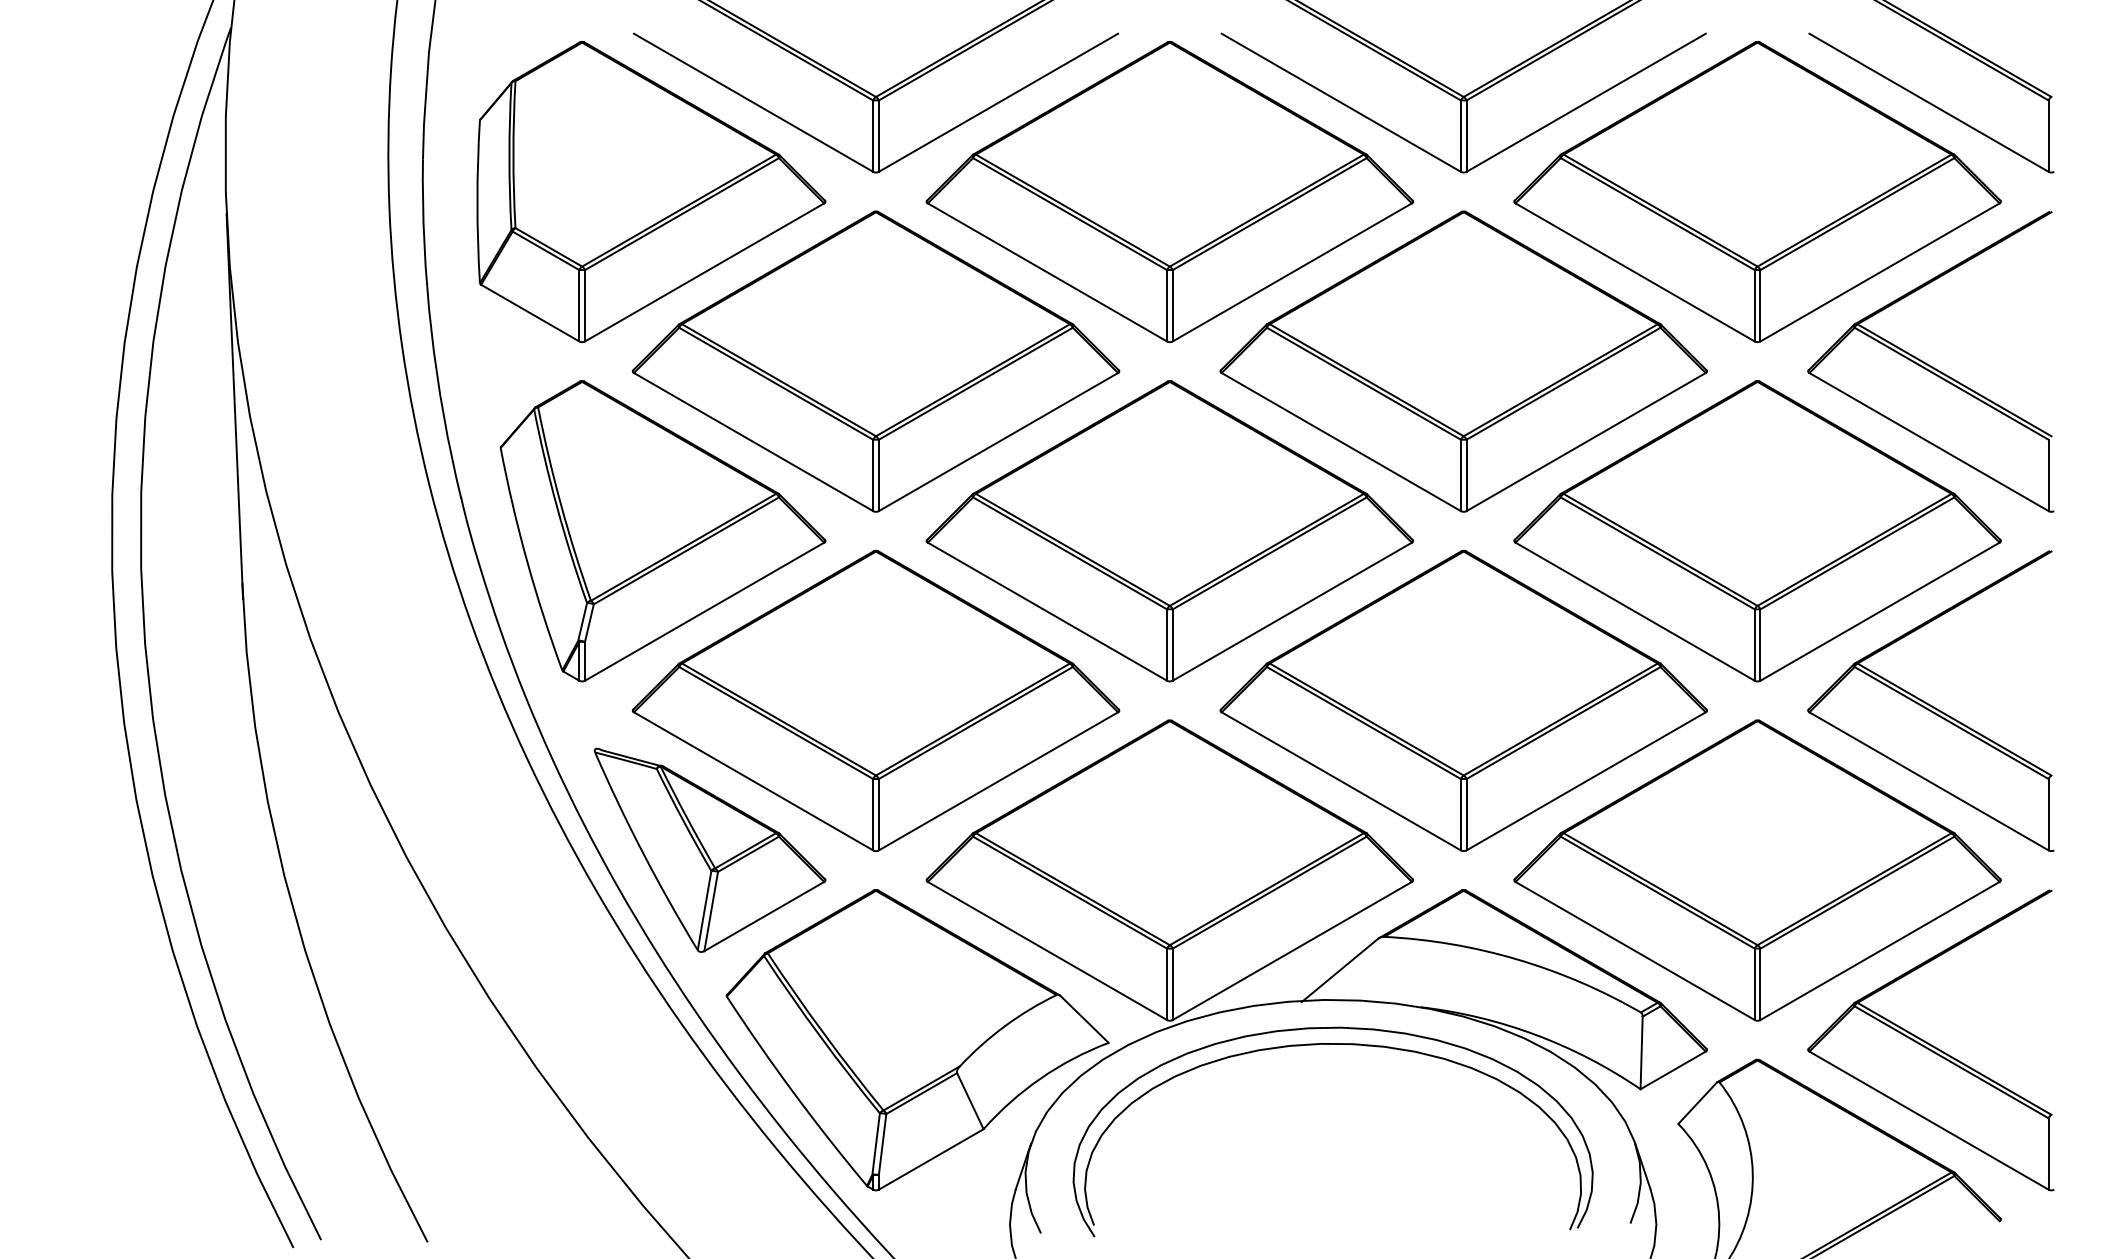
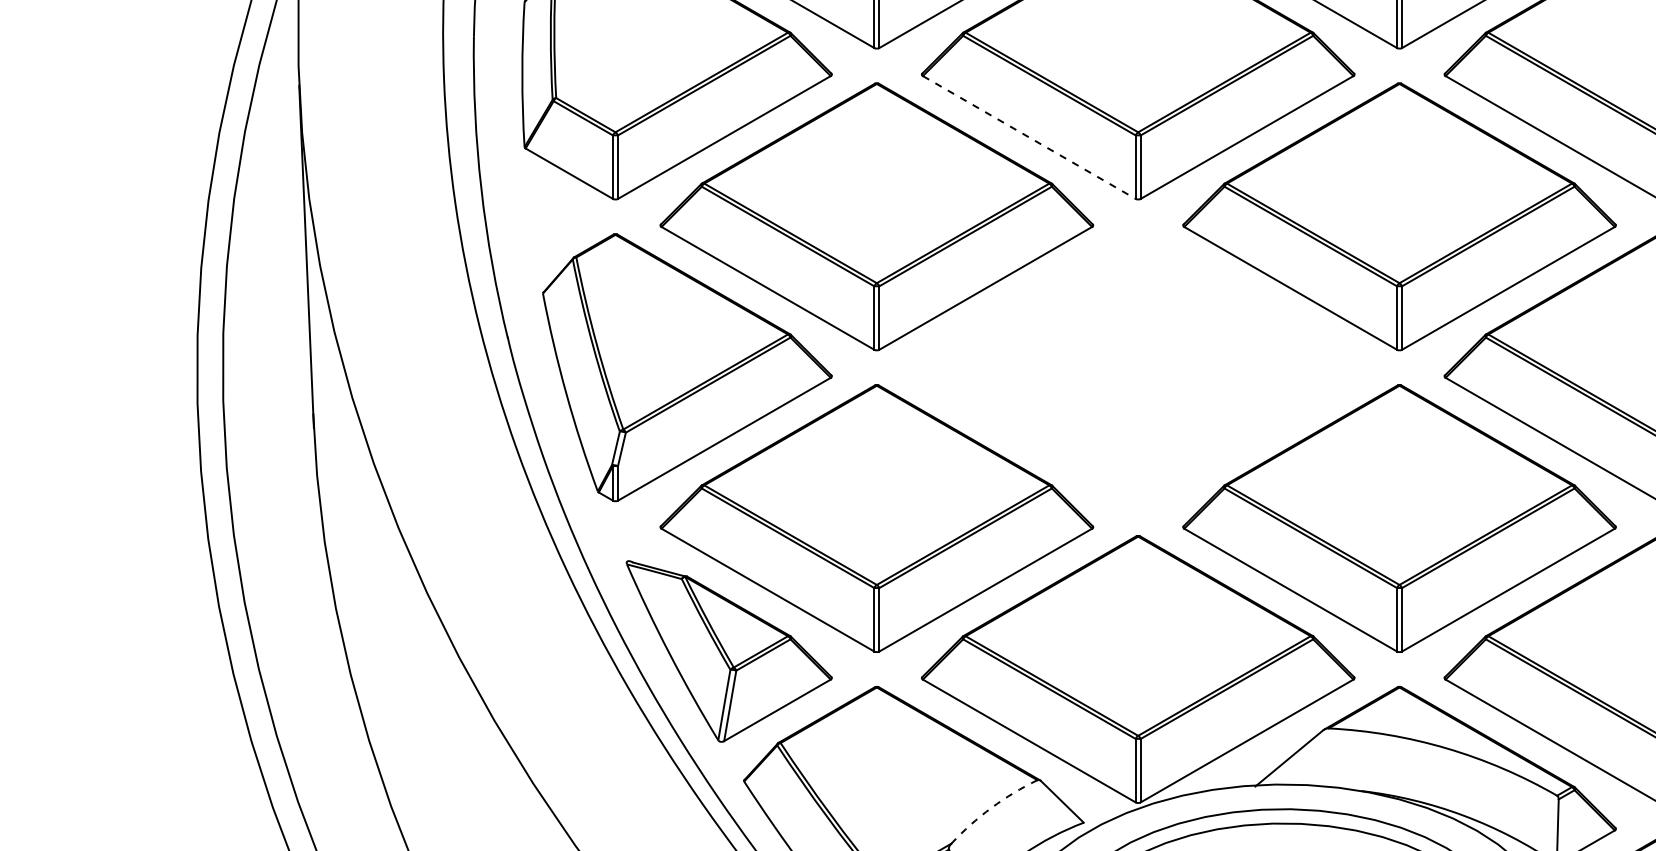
line: (1047, 272) -> (1029, 137), solid -> dashed
part: (1169, 531) -> (1137, 367), removed
arc: (1004, 1026) -> (991, 808), solid -> dashed

